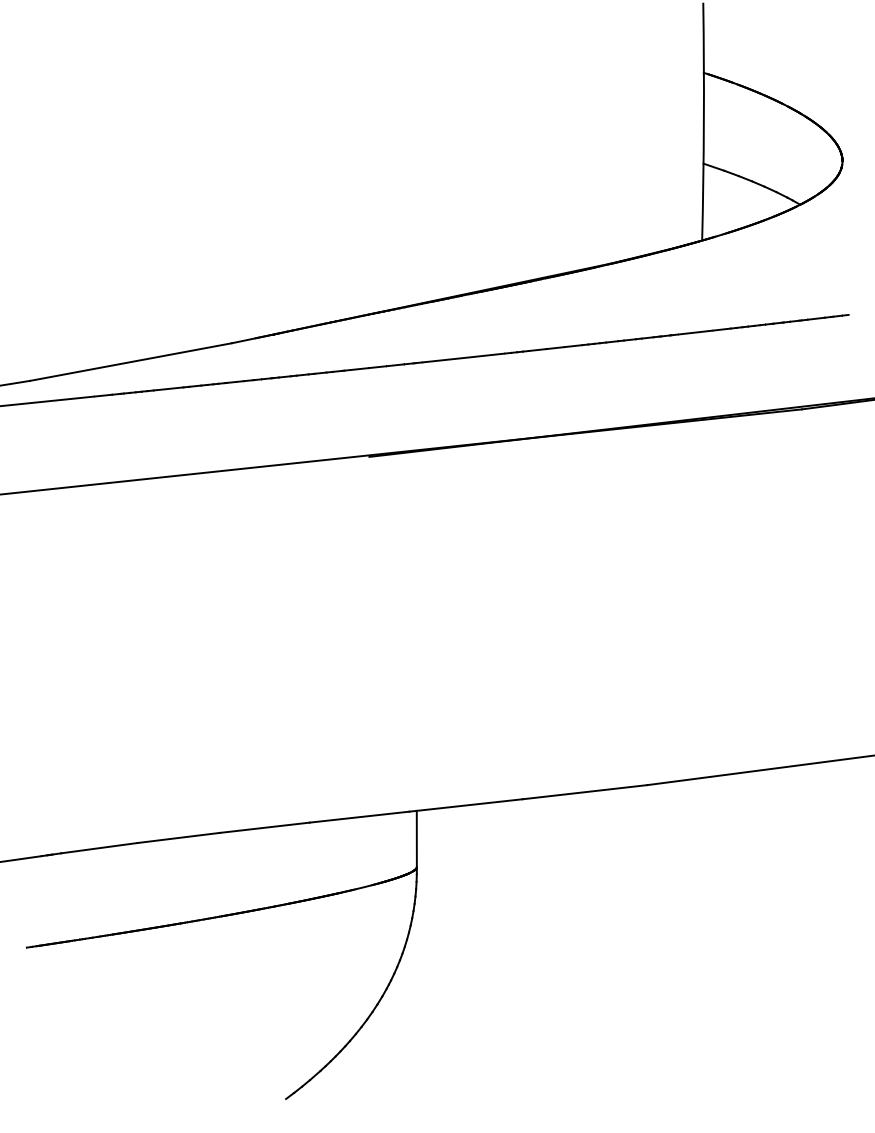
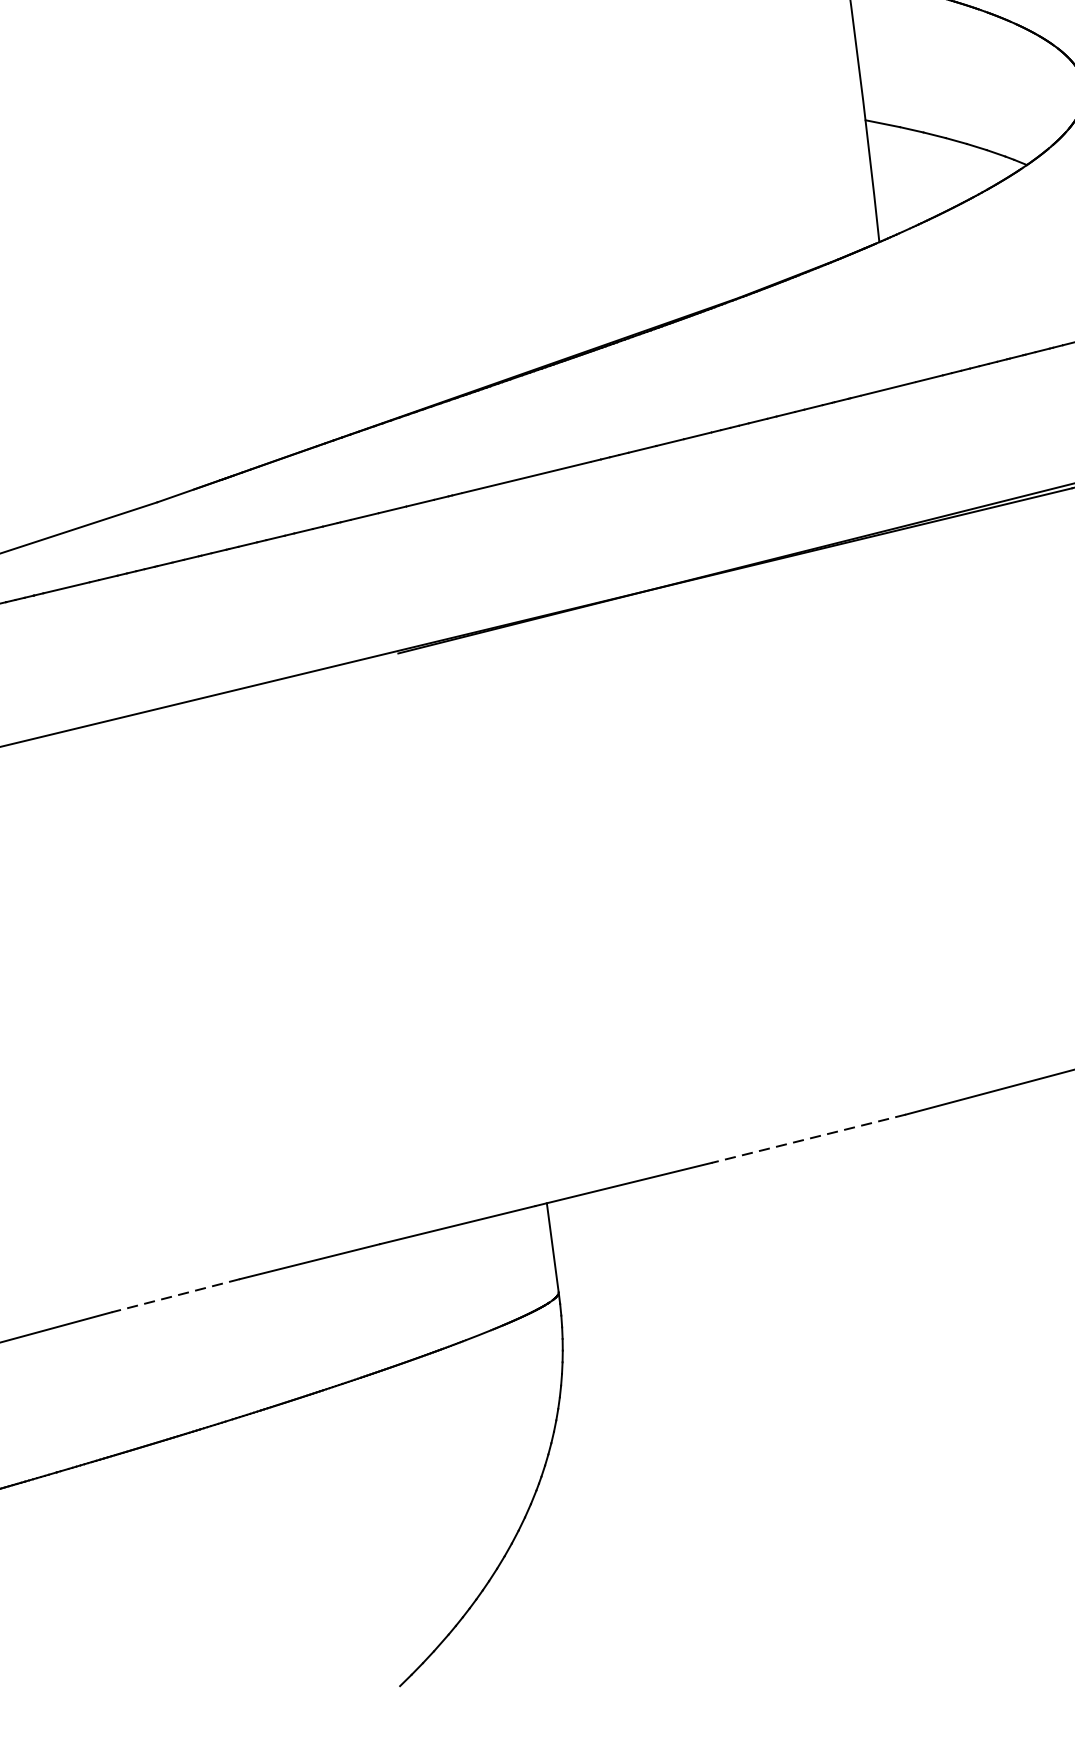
line: (584, 792) -> (808, 1139), solid -> dashed
line: (178, 838) -> (175, 1296), solid -> dashed

